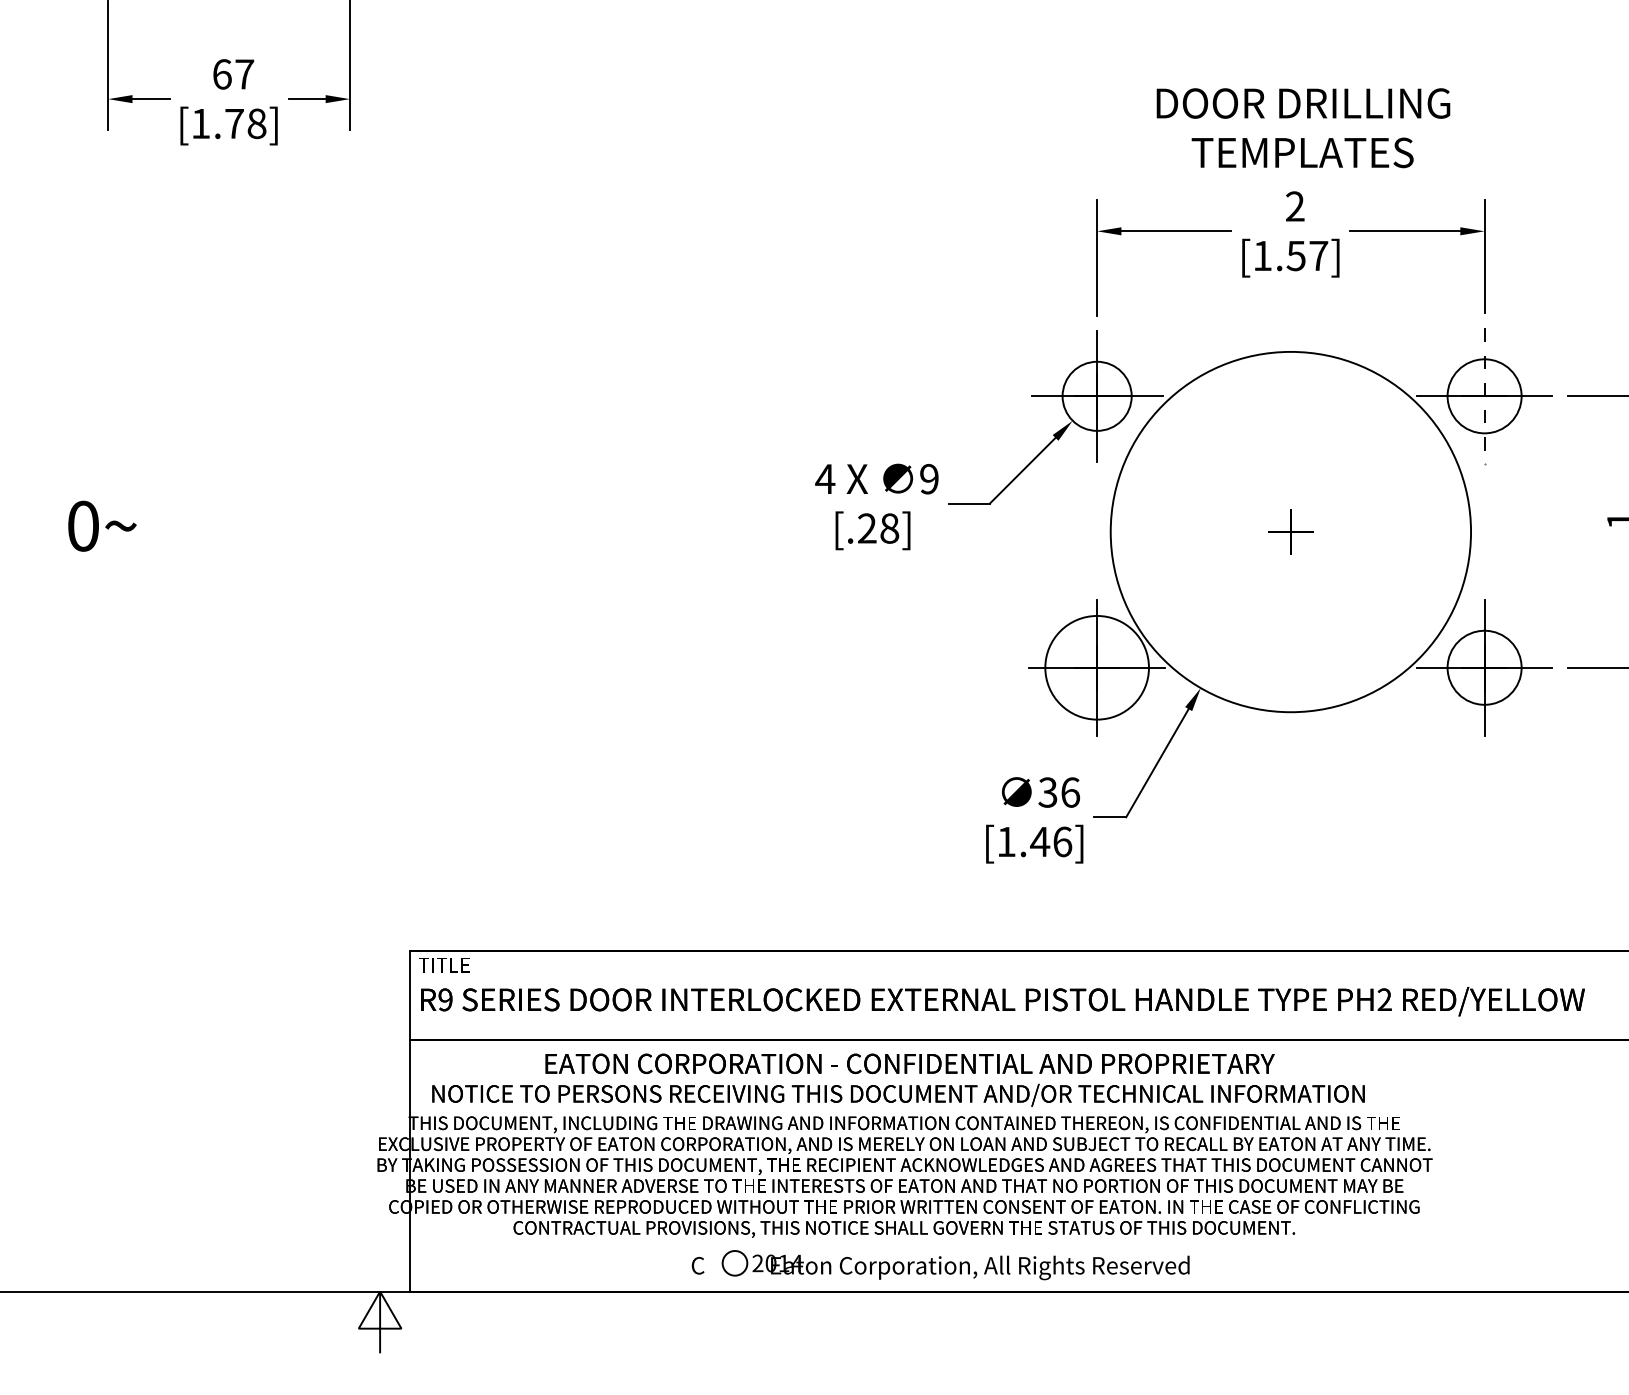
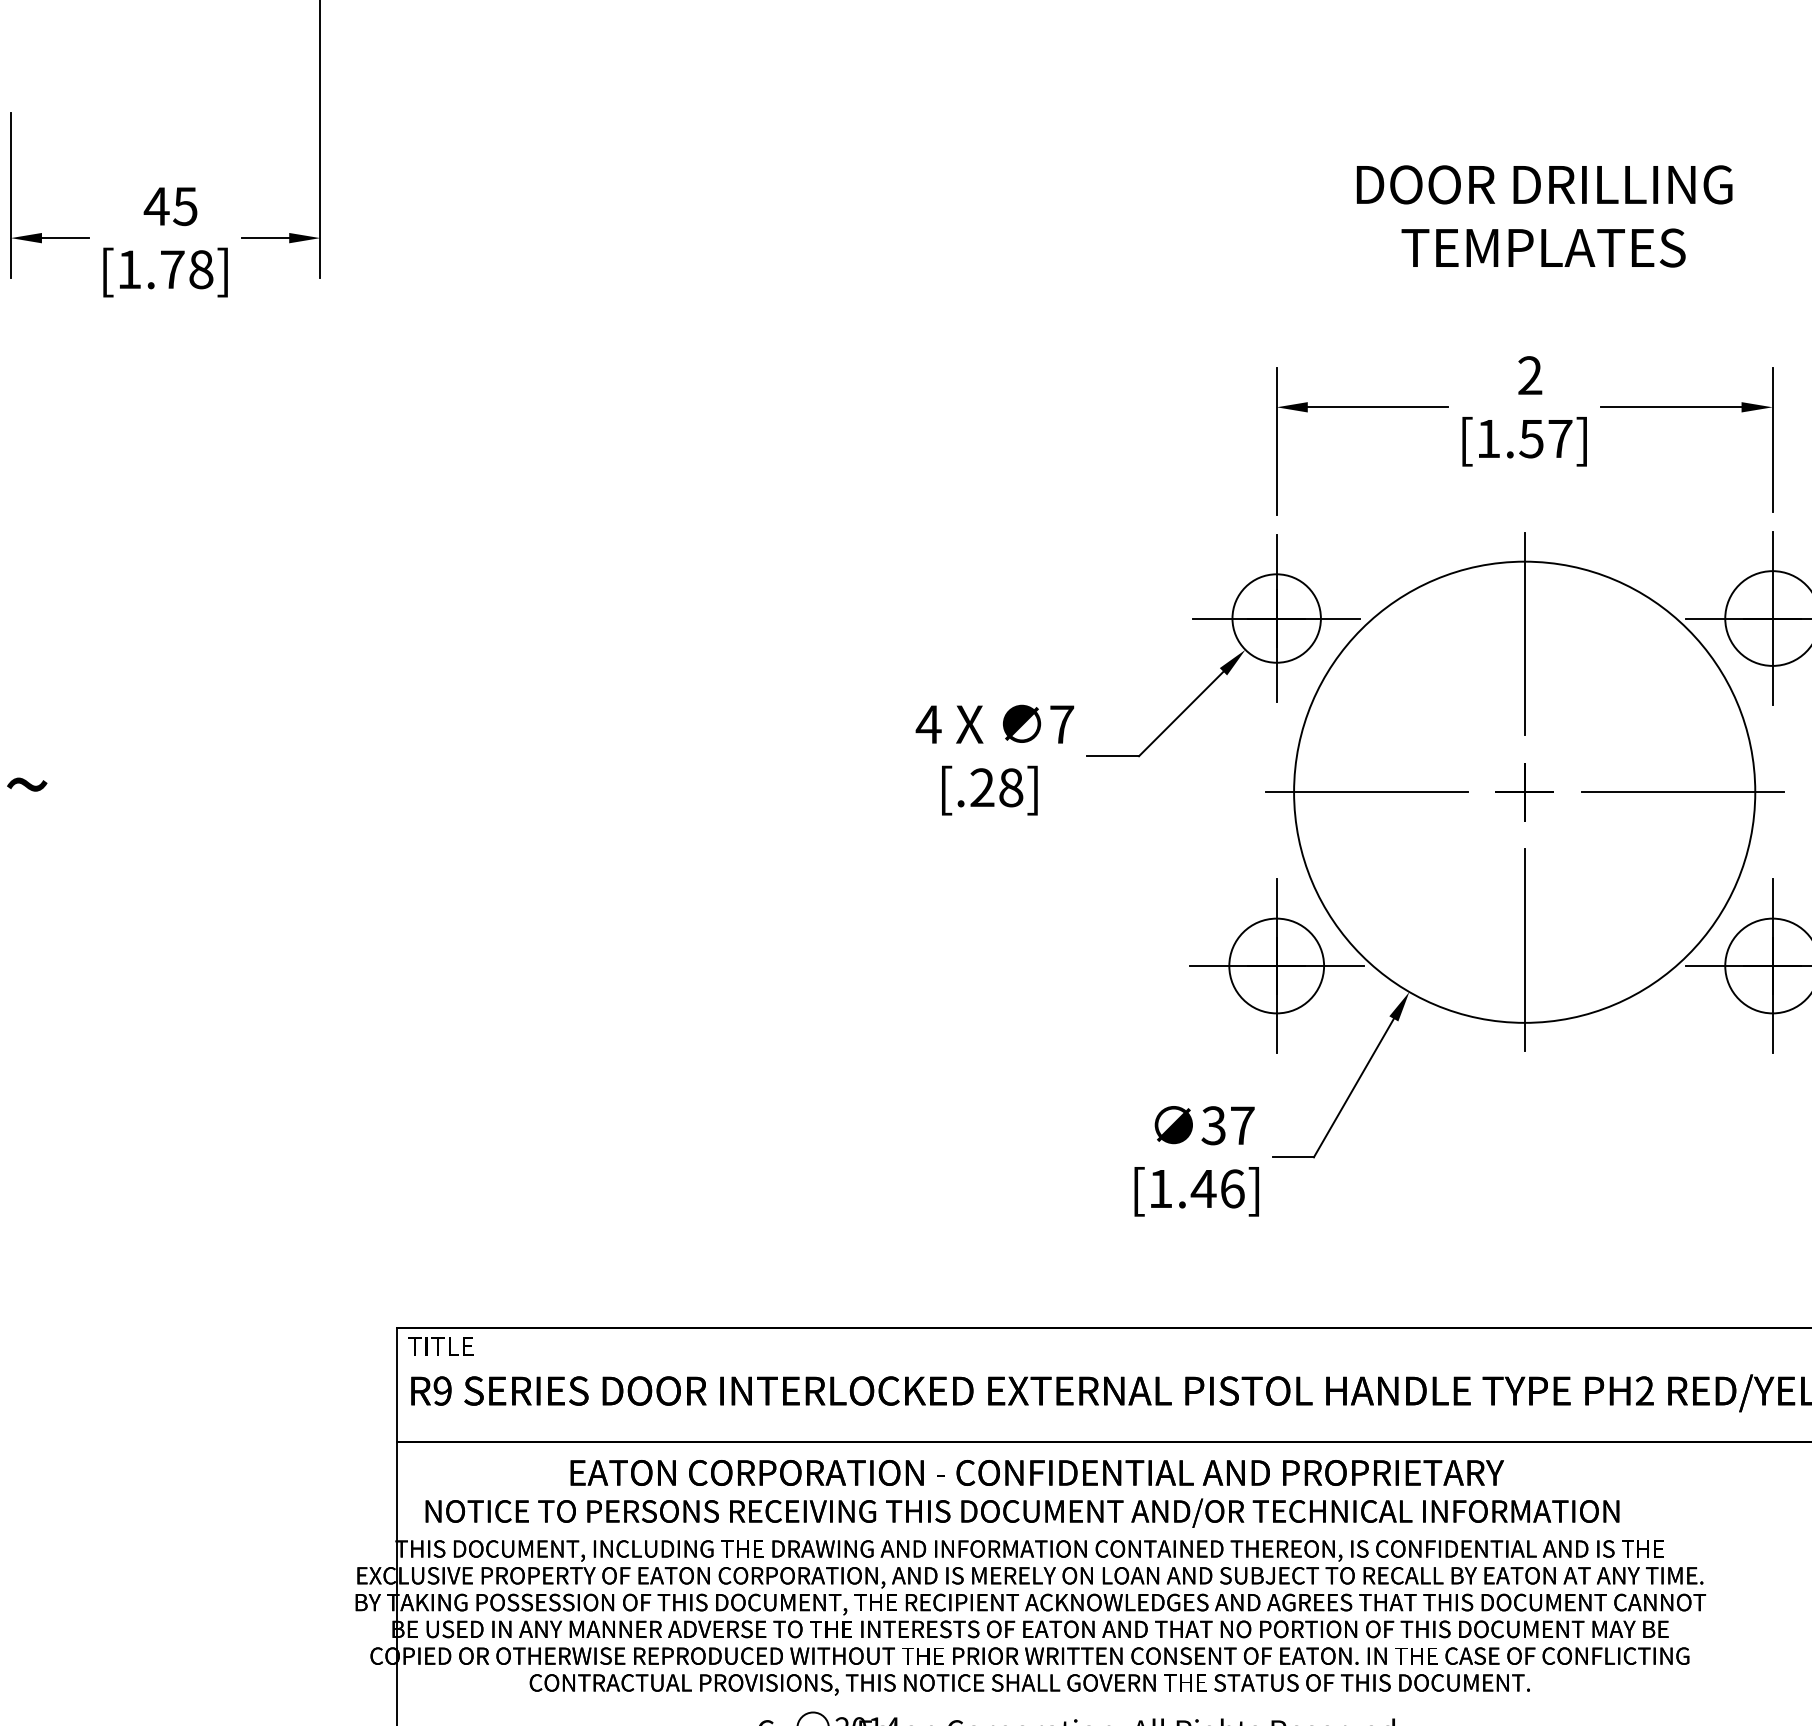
text: (233, 74) -> (171, 206), 67 -> 45
text: (1303, 128) -> (1544, 216), moved
line: (1484, 396) -> (1772, 618), dashed -> solid
line: (1290, 408) -> (1524, 634), added
text: (929, 478) -> (1062, 723), 9 -> 7
line: (1167, 532) -> (1366, 792), added
line: (1414, 532) -> (1682, 792), added
line: (1290, 655) -> (1524, 950), added
circle: (1097, 667) -> (1277, 965), size x0.71
text: (1070, 792) -> (1242, 1125), 36 -> 37

